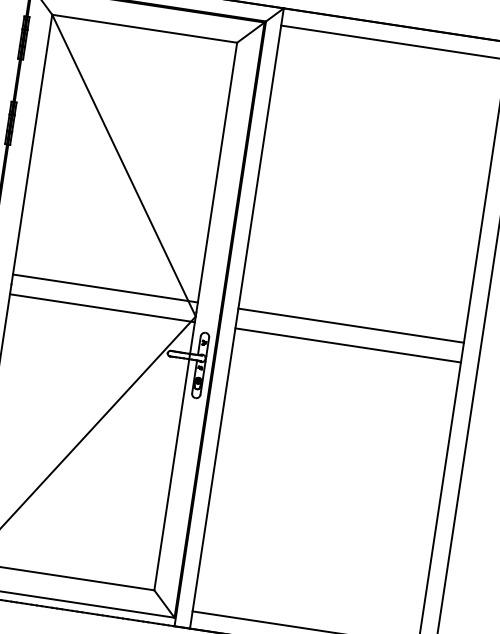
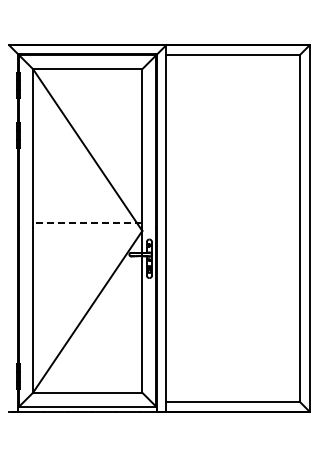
line: (105, 288) -> (87, 222), solid -> dashed
line: (102, 308) -> (87, 234), removed
line: (350, 325) -> (232, 222), removed
line: (347, 345) -> (232, 234), removed

